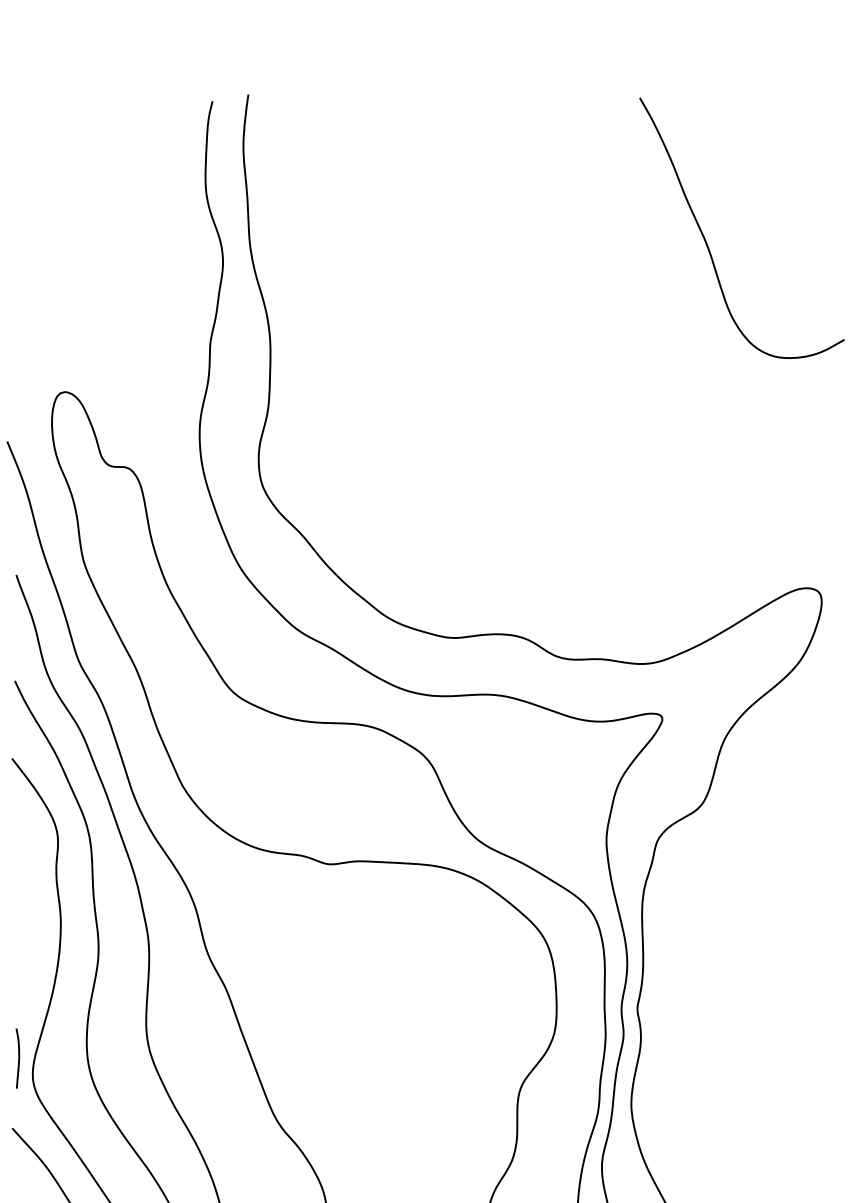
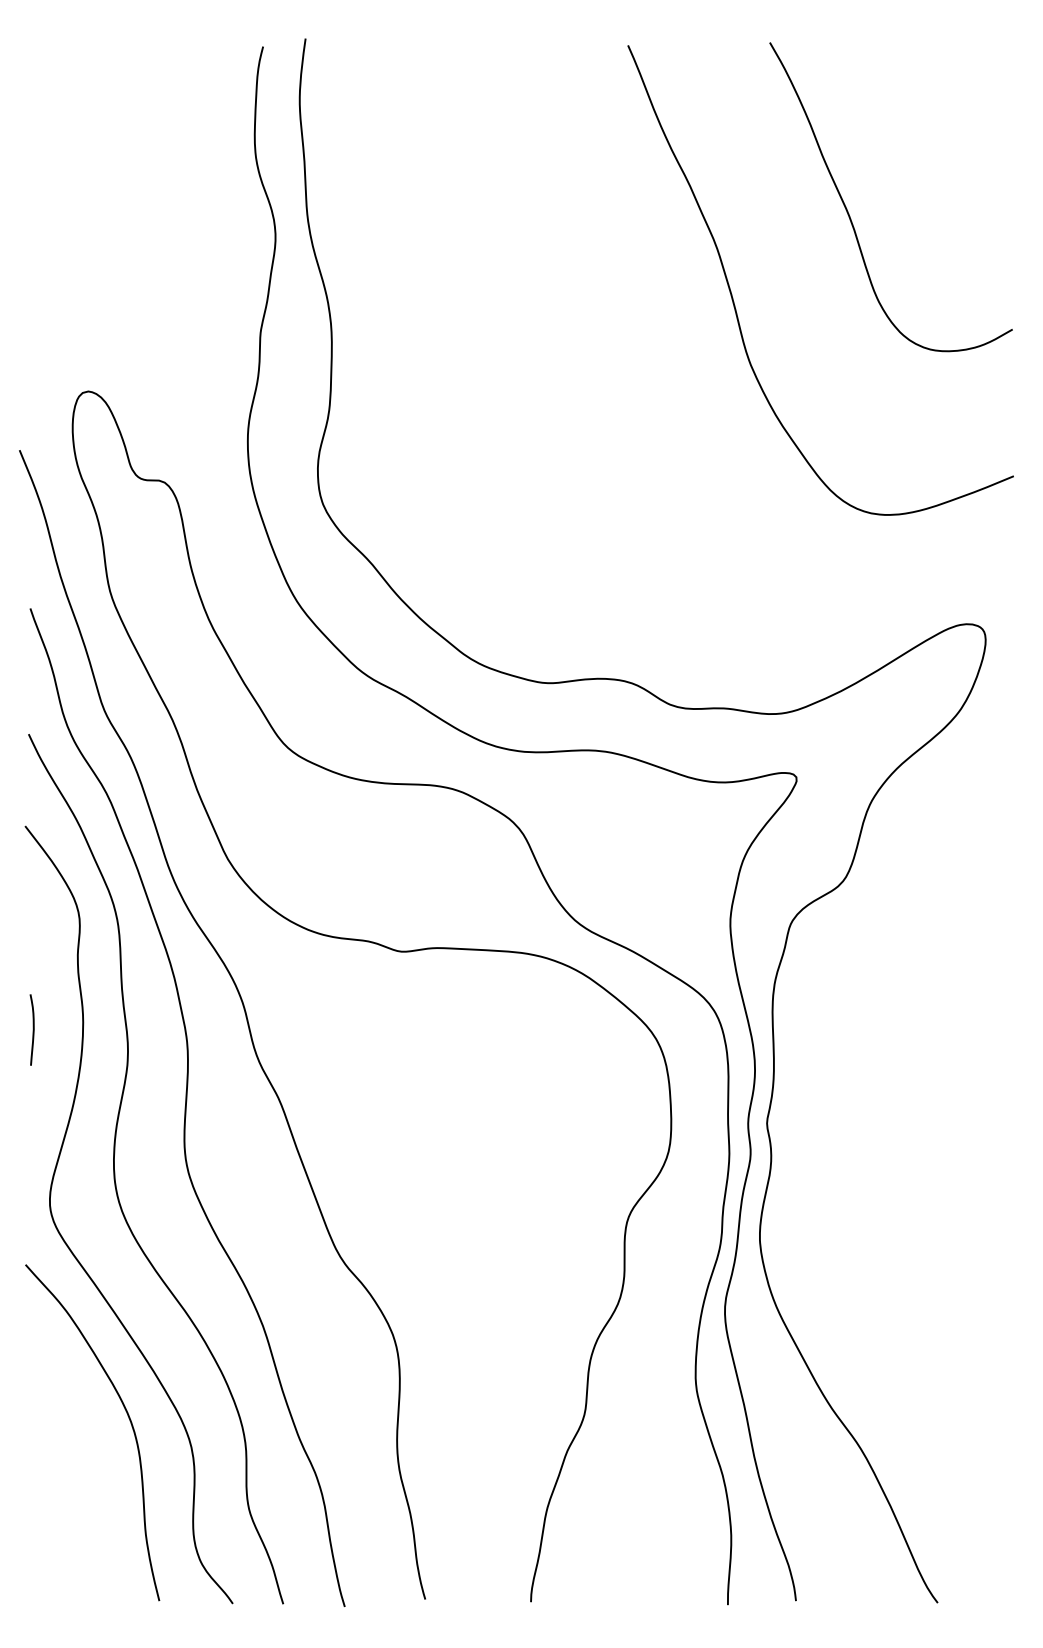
curve: (609, 316) -> (734, 301), added
curve: (18, 1058) -> (32, 1029), moved

